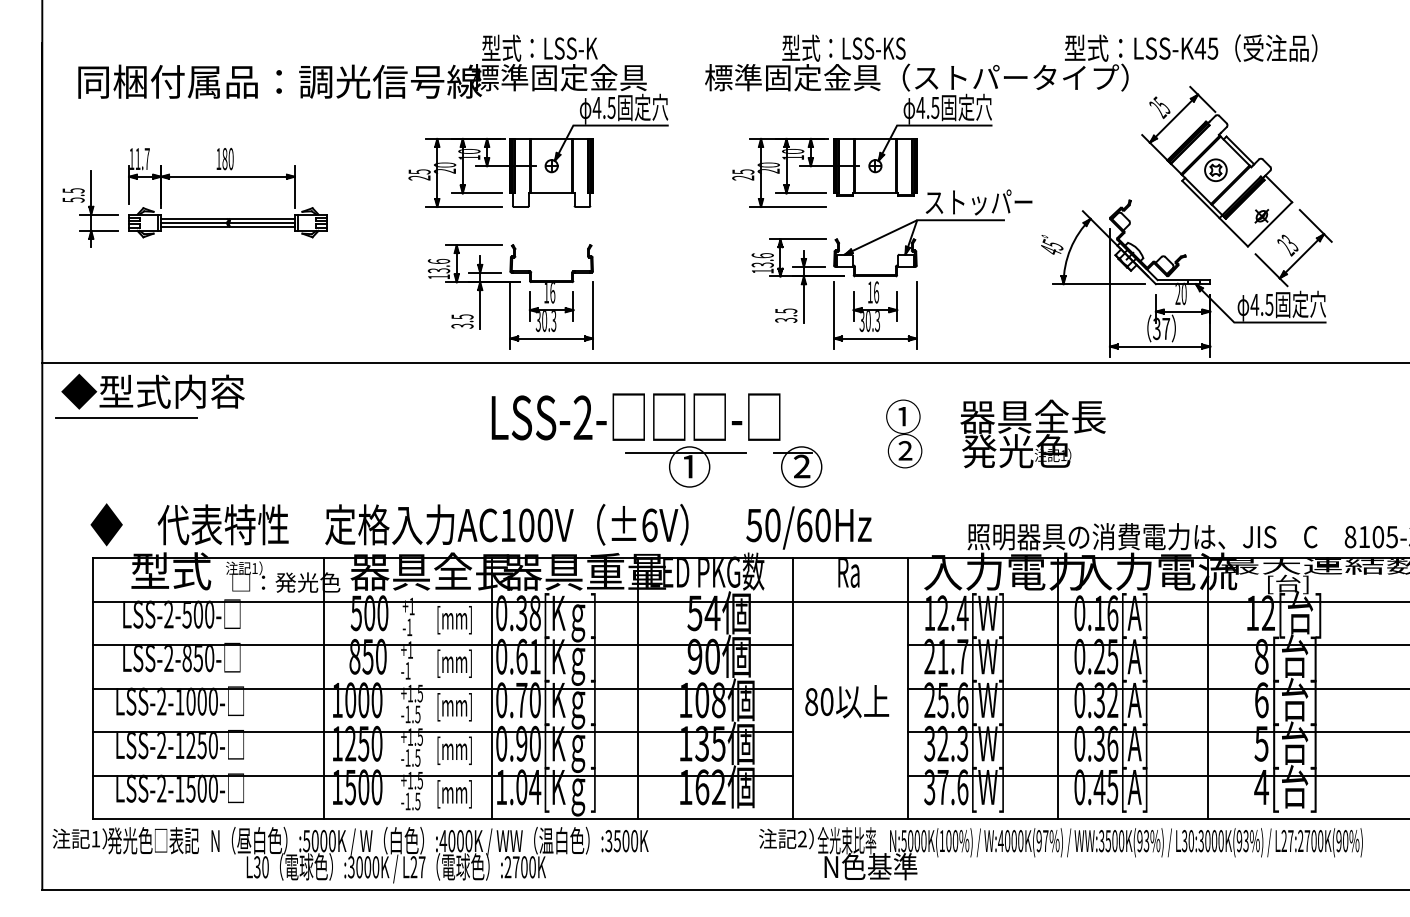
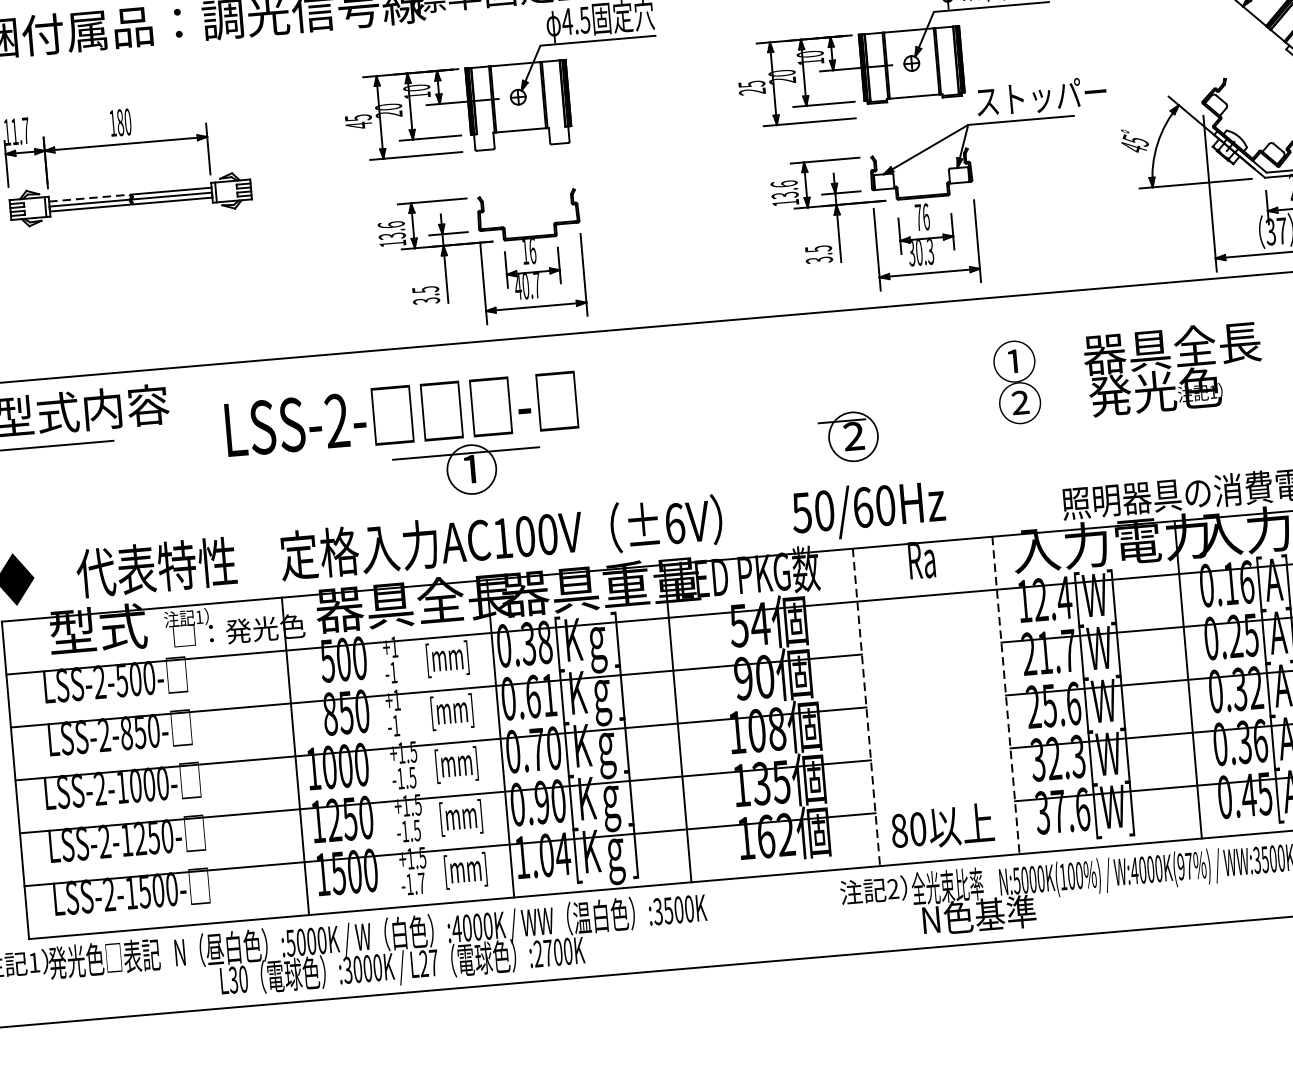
text: (419, 177) -> (358, 124), 25 -> 45
line: (194, 218) -> (89, 198), solid -> dashed
text: (869, 292) -> (917, 217), 16 -> 76
text: (545, 321) -> (526, 286), 30.3 -> 40.7
text: (995, 433) -> (1128, 372), moved
part: (635, 440) -> (403, 443), moved
line: (793, 688) -> (866, 706), solid -> dashed
line: (908, 688) -> (1006, 694), solid -> dashed
text: (847, 701) -> (943, 826), moved
text: (417, 801) -> (421, 883), -1.5 -> -1.7

